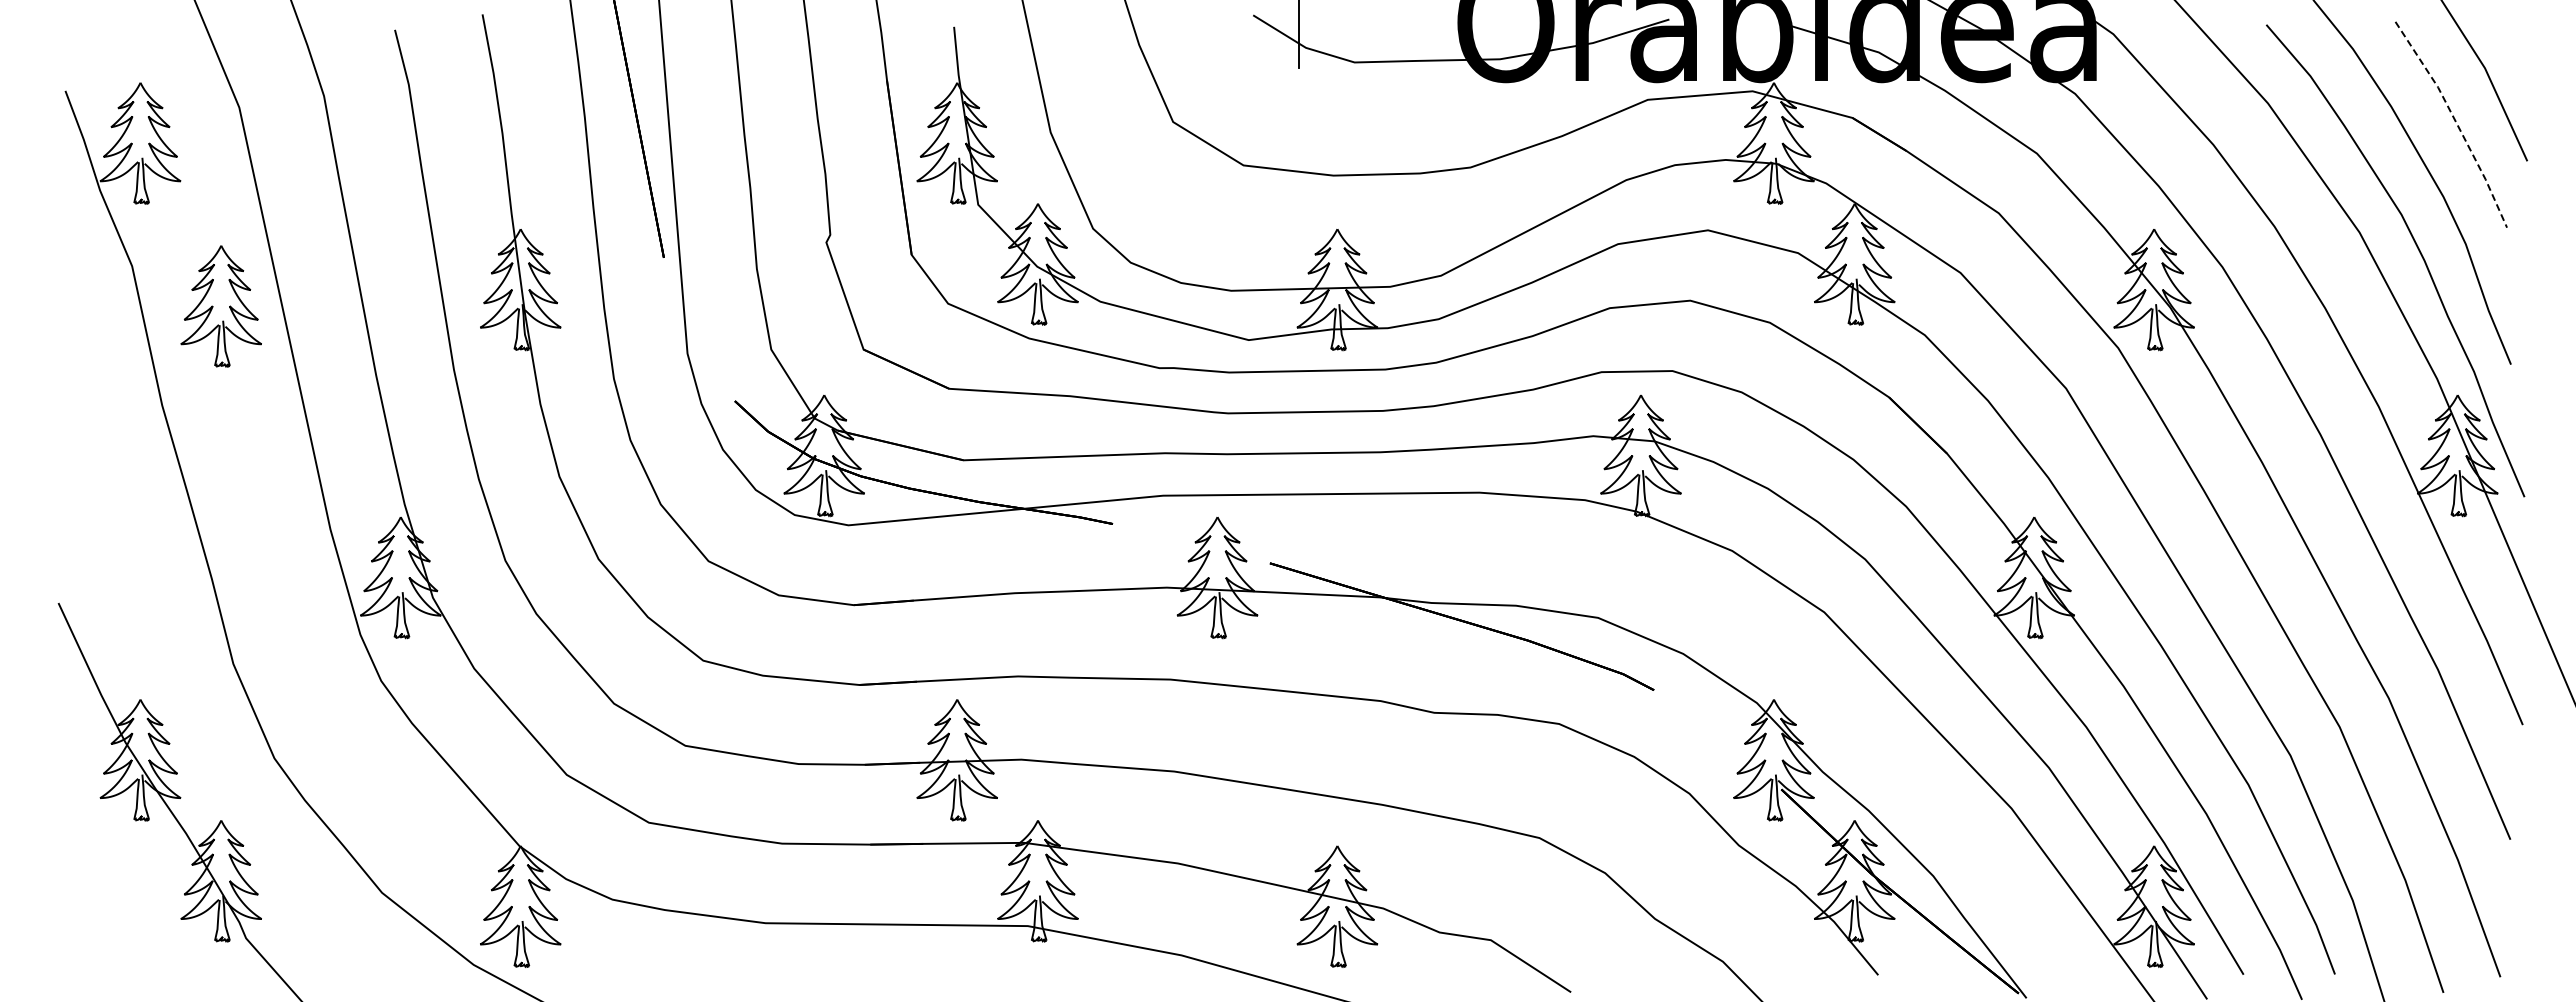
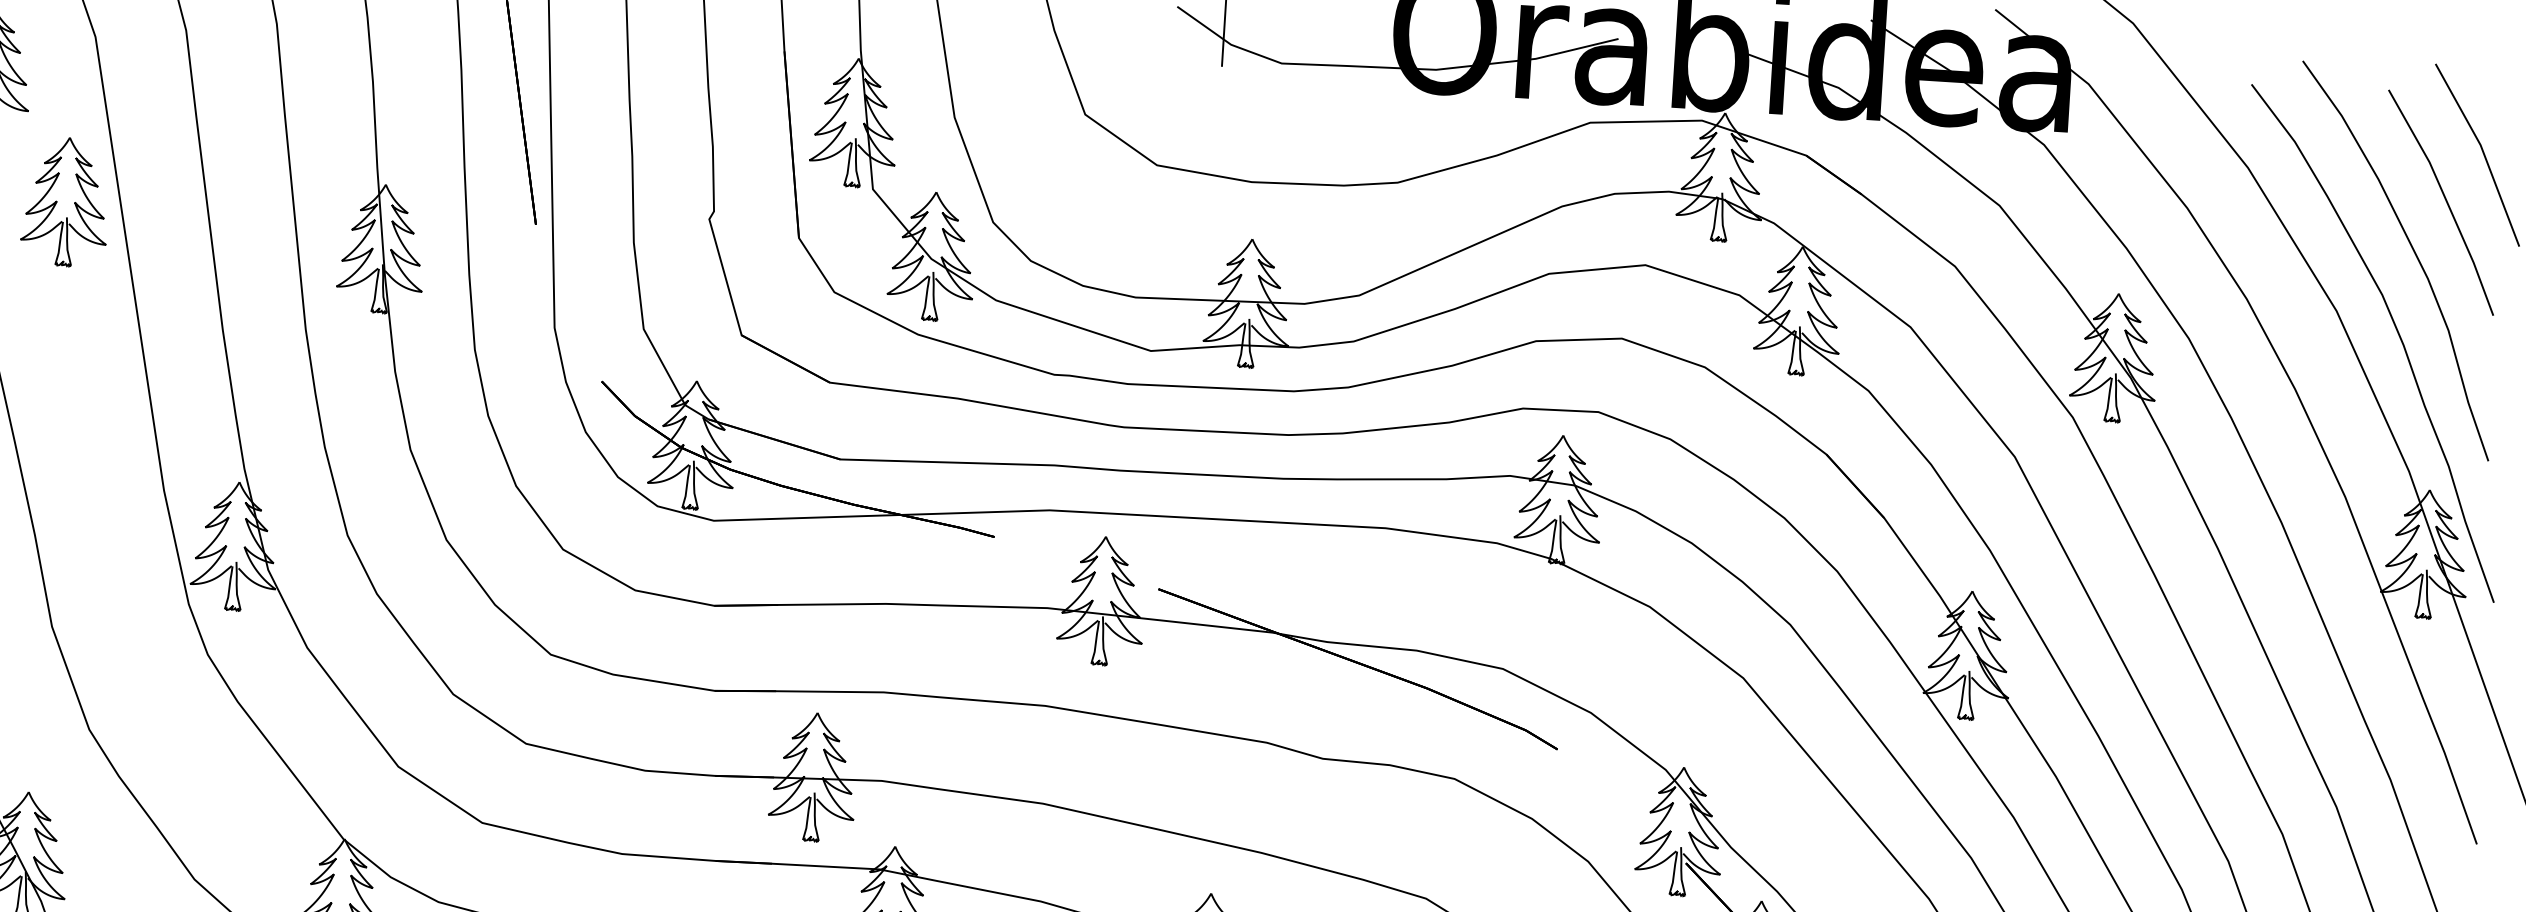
line: (2456, 122) -> (2446, 200), dashed -> solid
part: (220, 306) -> (65, 202), moved

